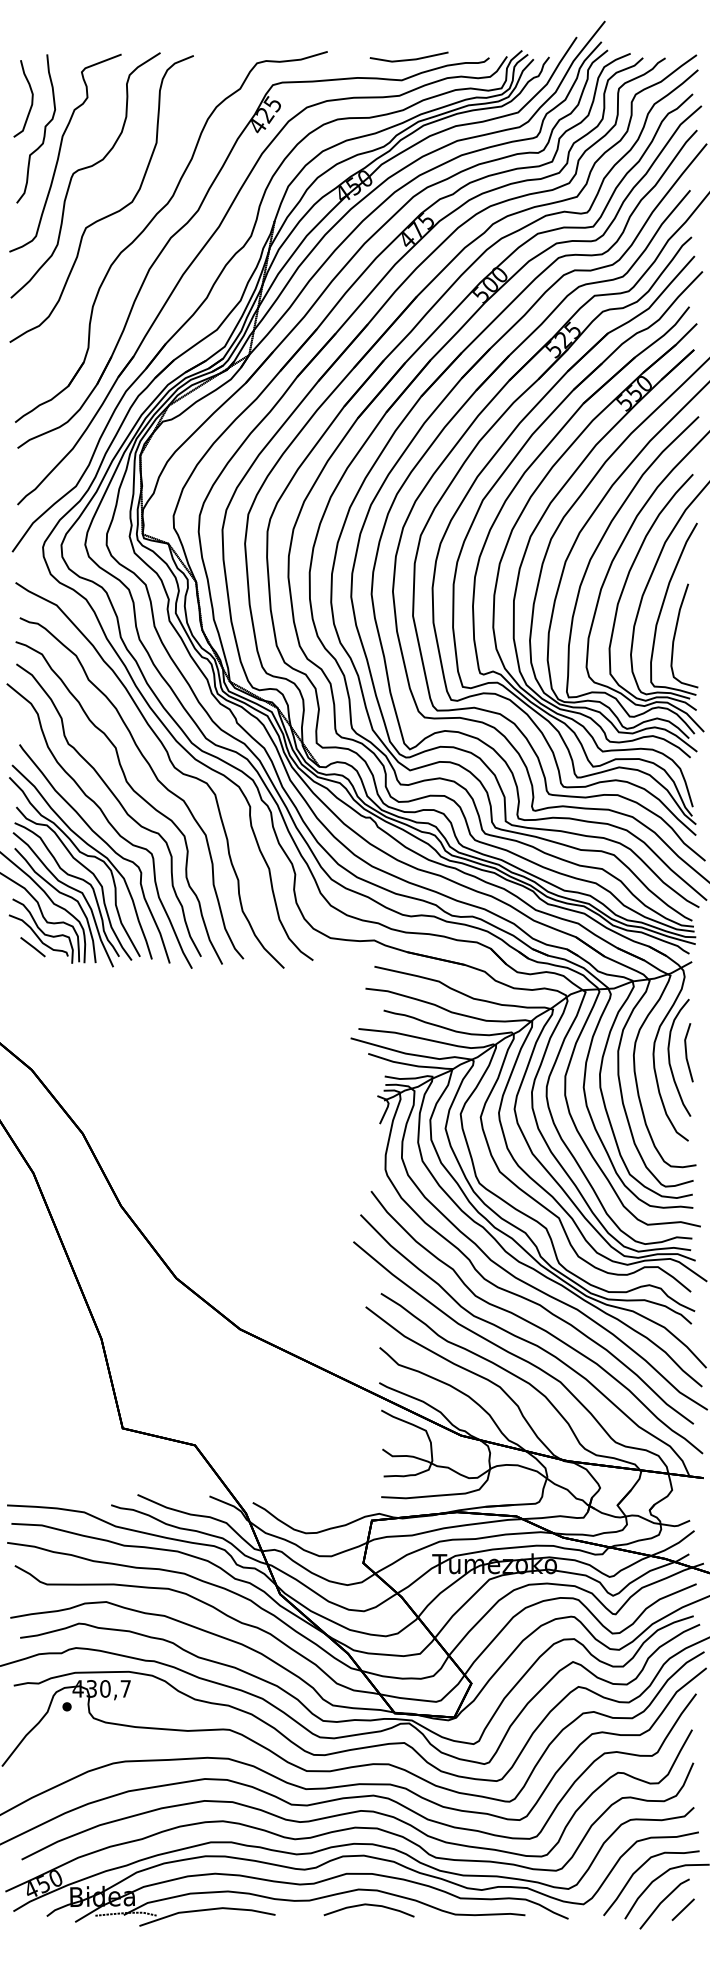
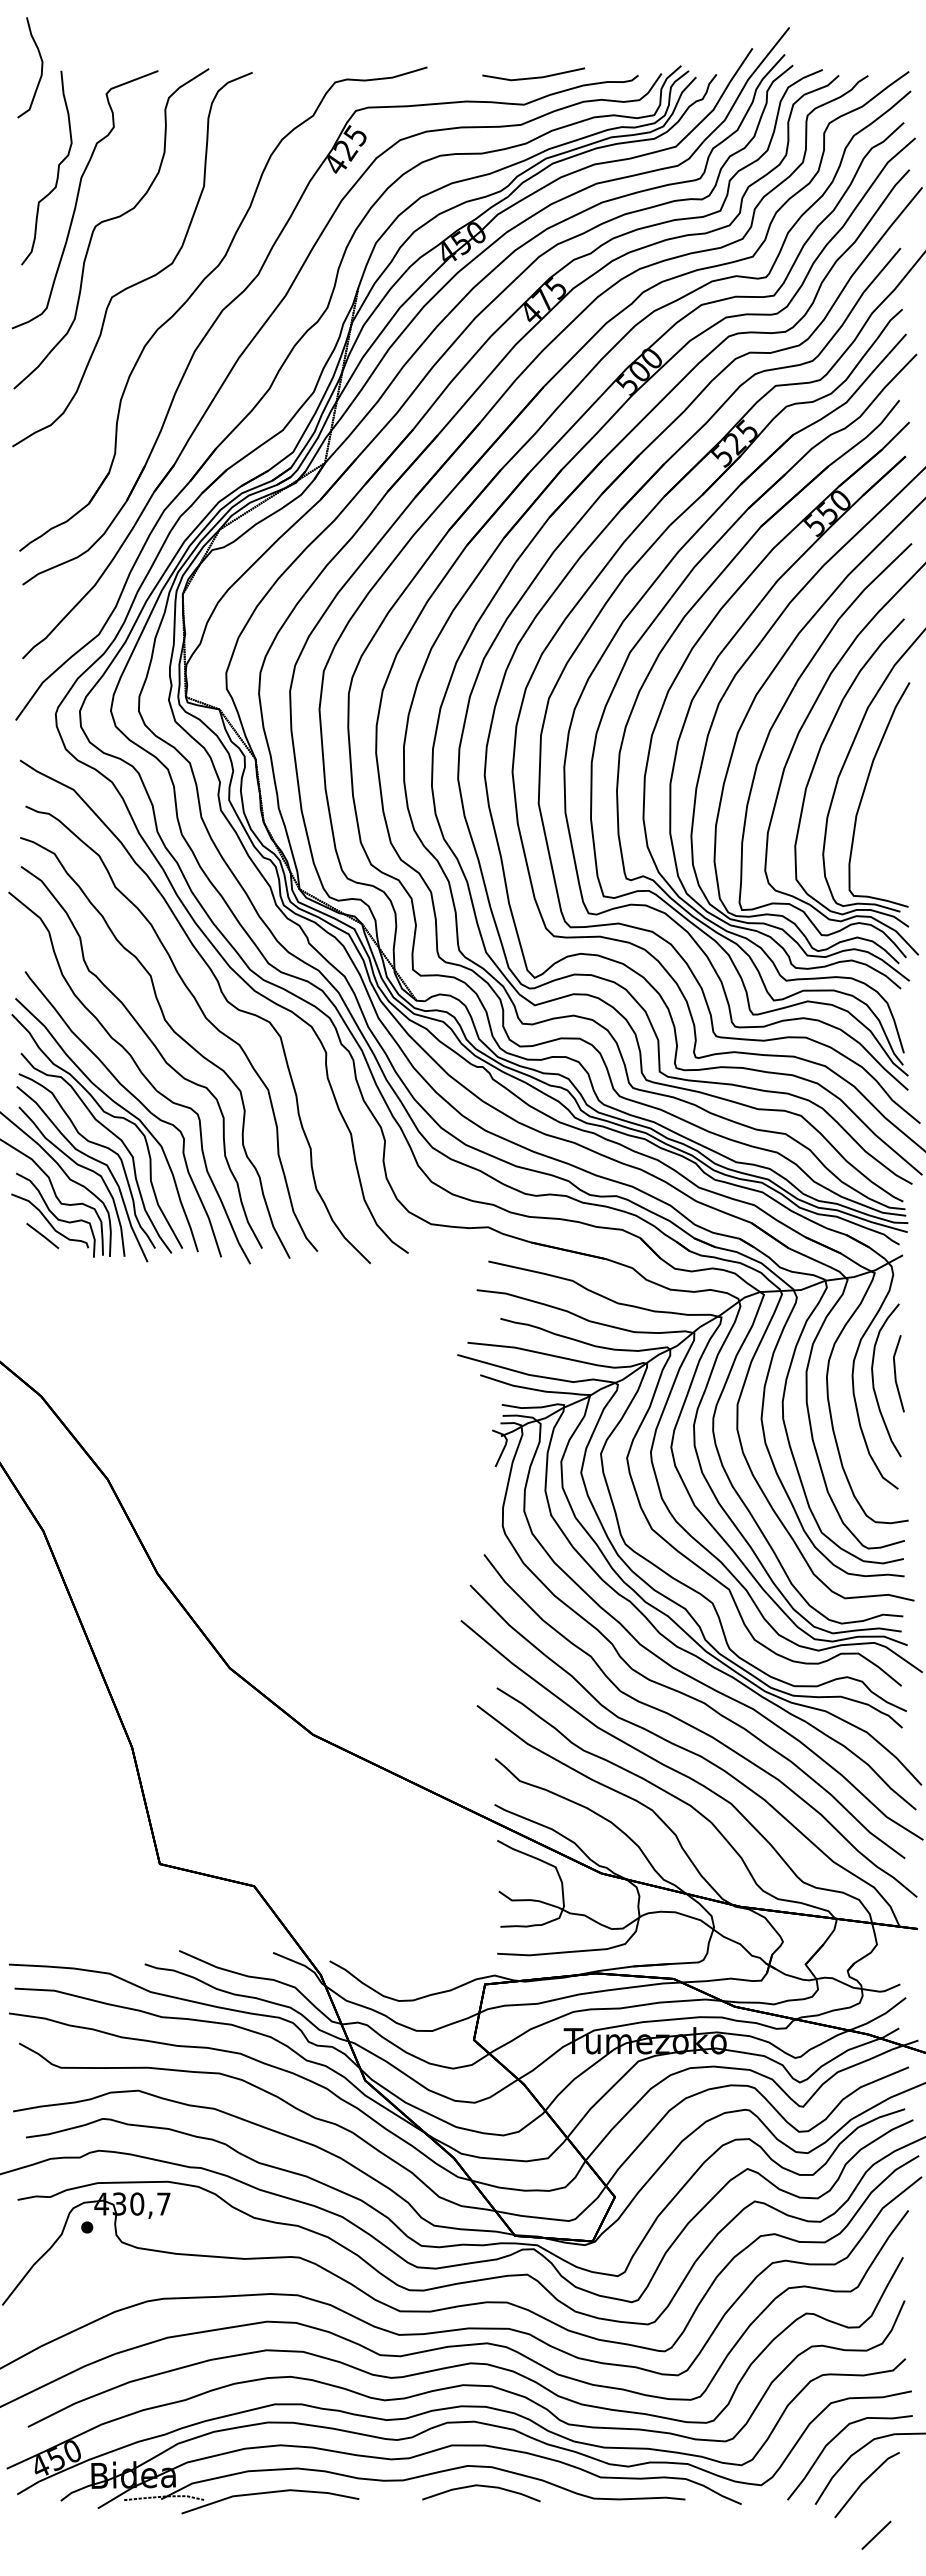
part: (32, 98) -> (41, 67), moved
curve: (675, 634) -> (881, 828), removed
line: (683, 1909) -> (876, 2534), moved

